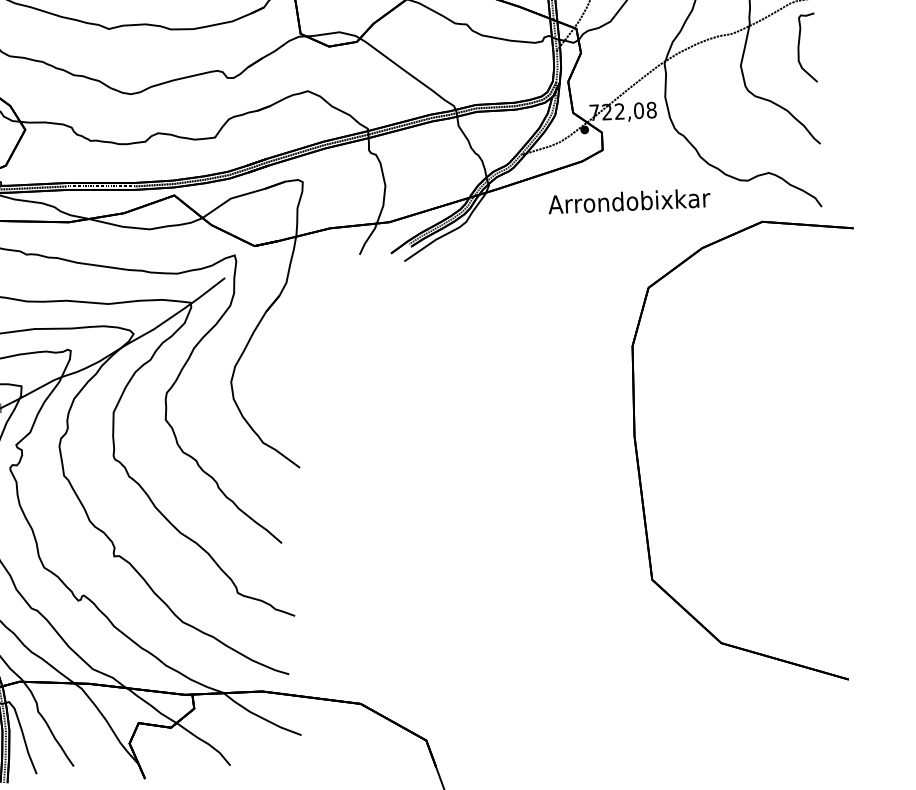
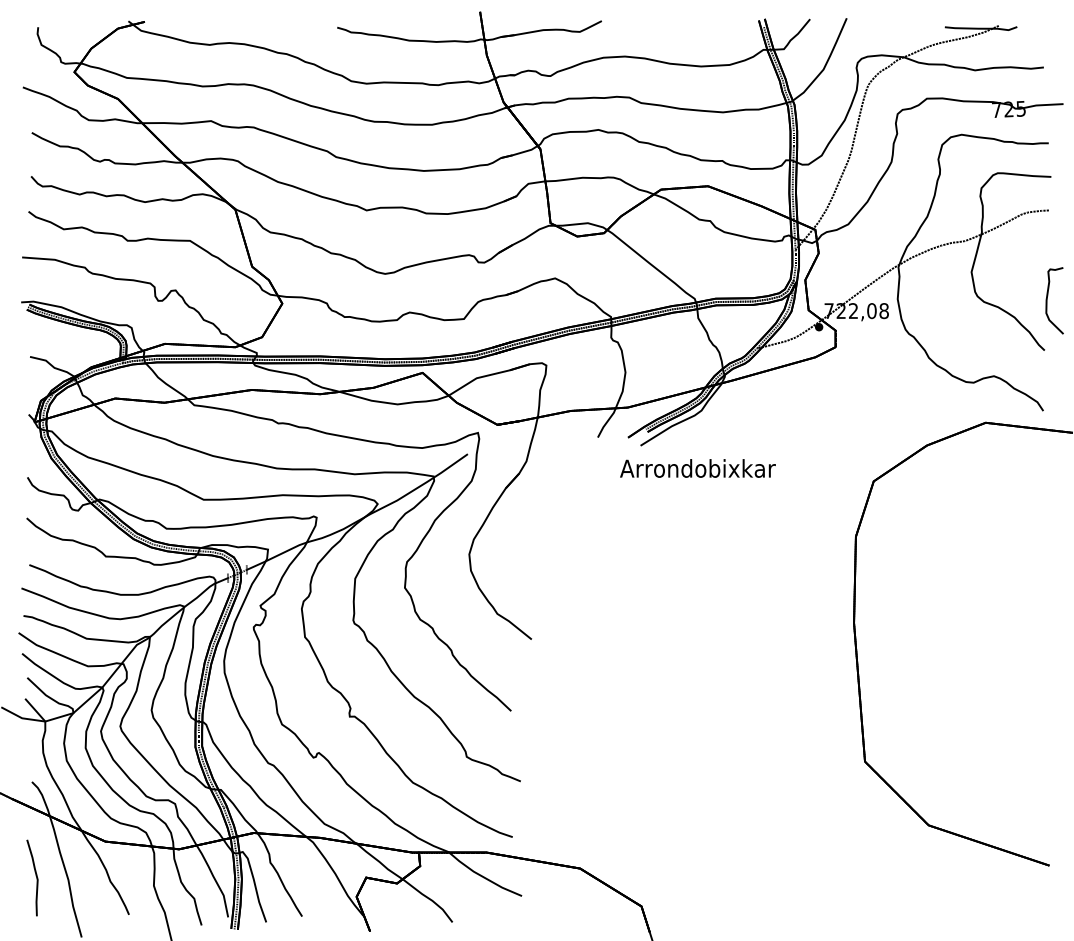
curve: (799, 47) -> (1047, 300), moved
text: (628, 201) -> (697, 468), moved

